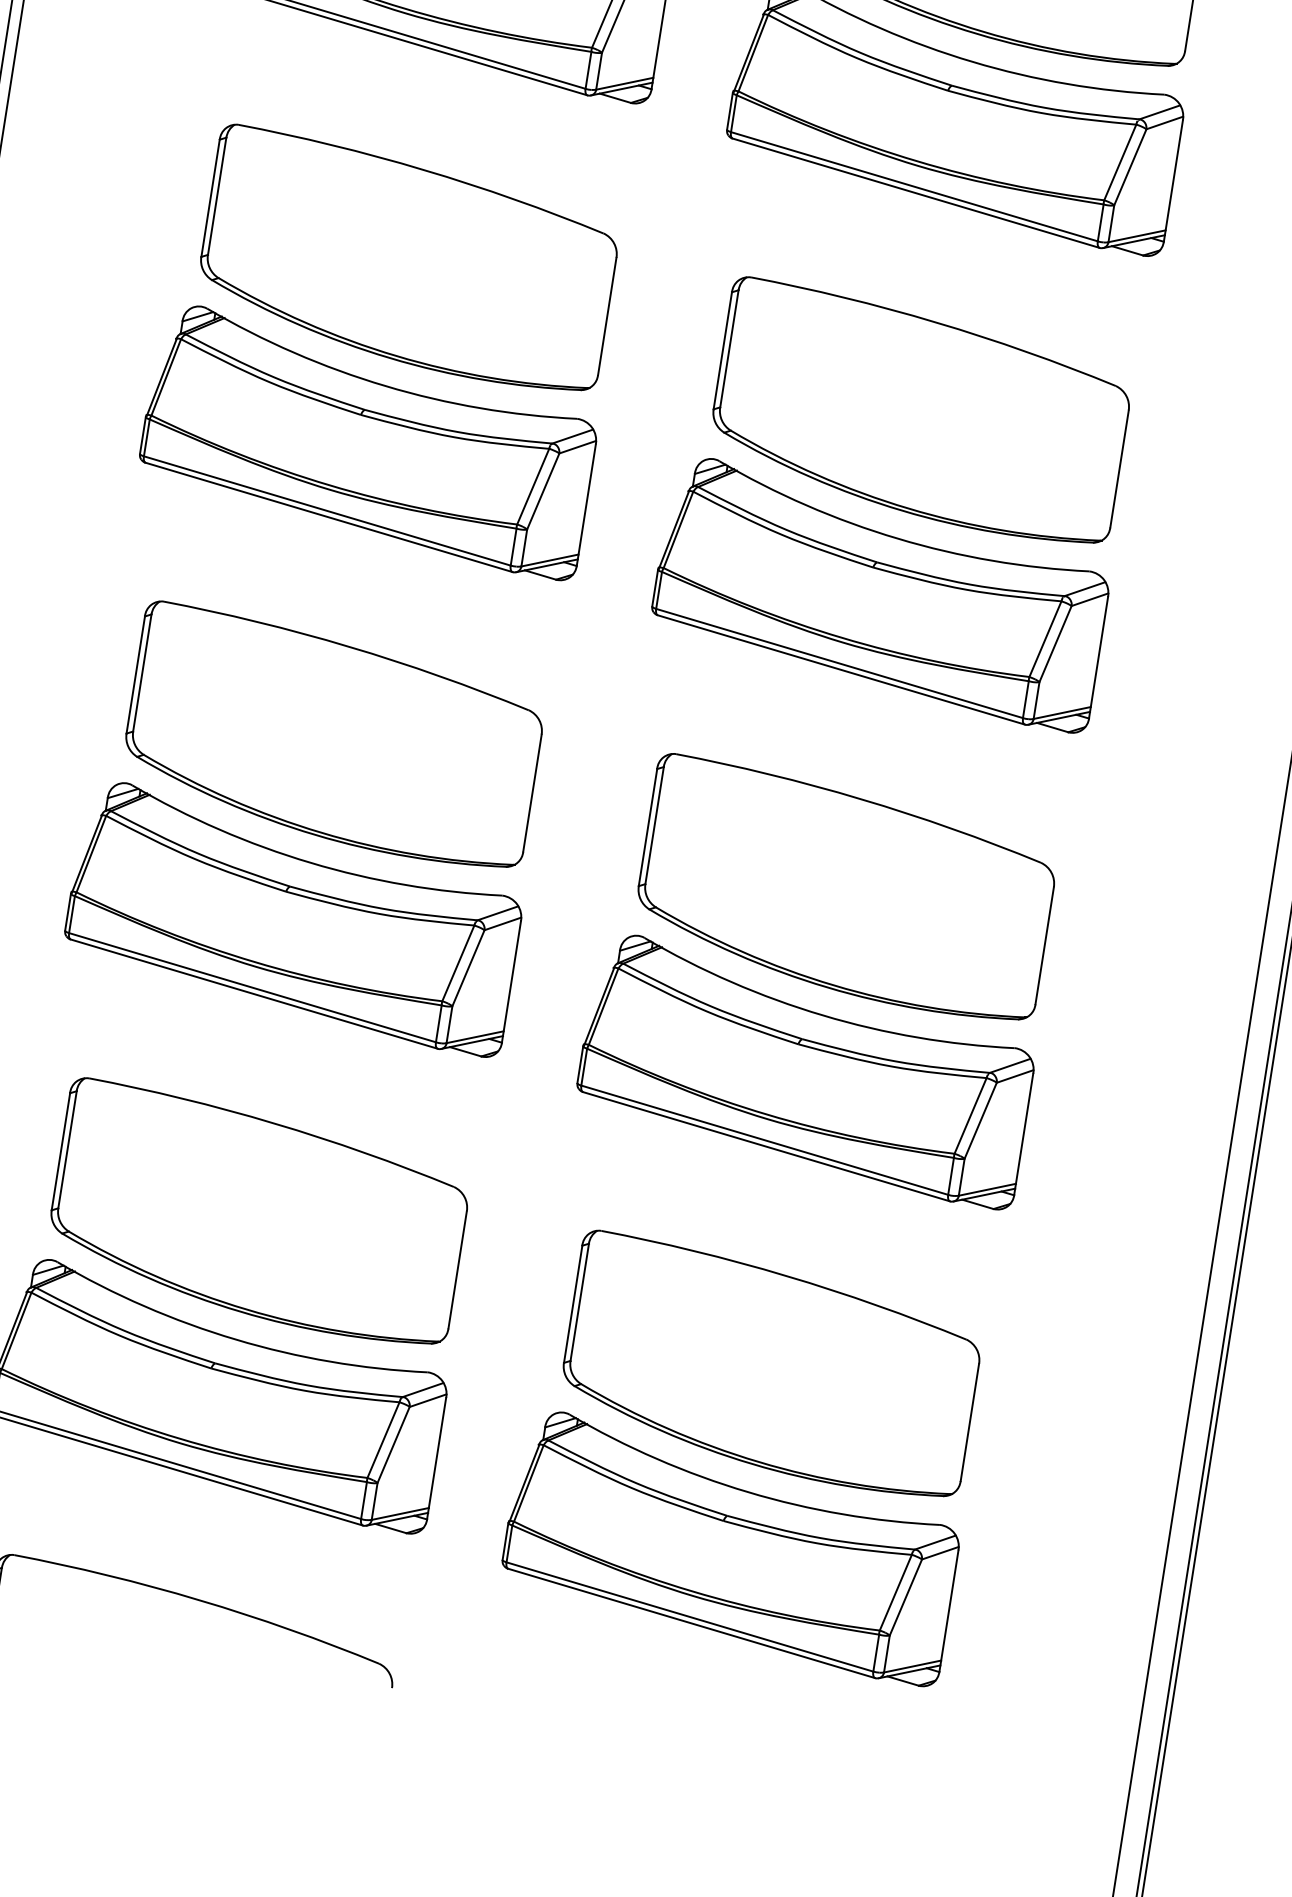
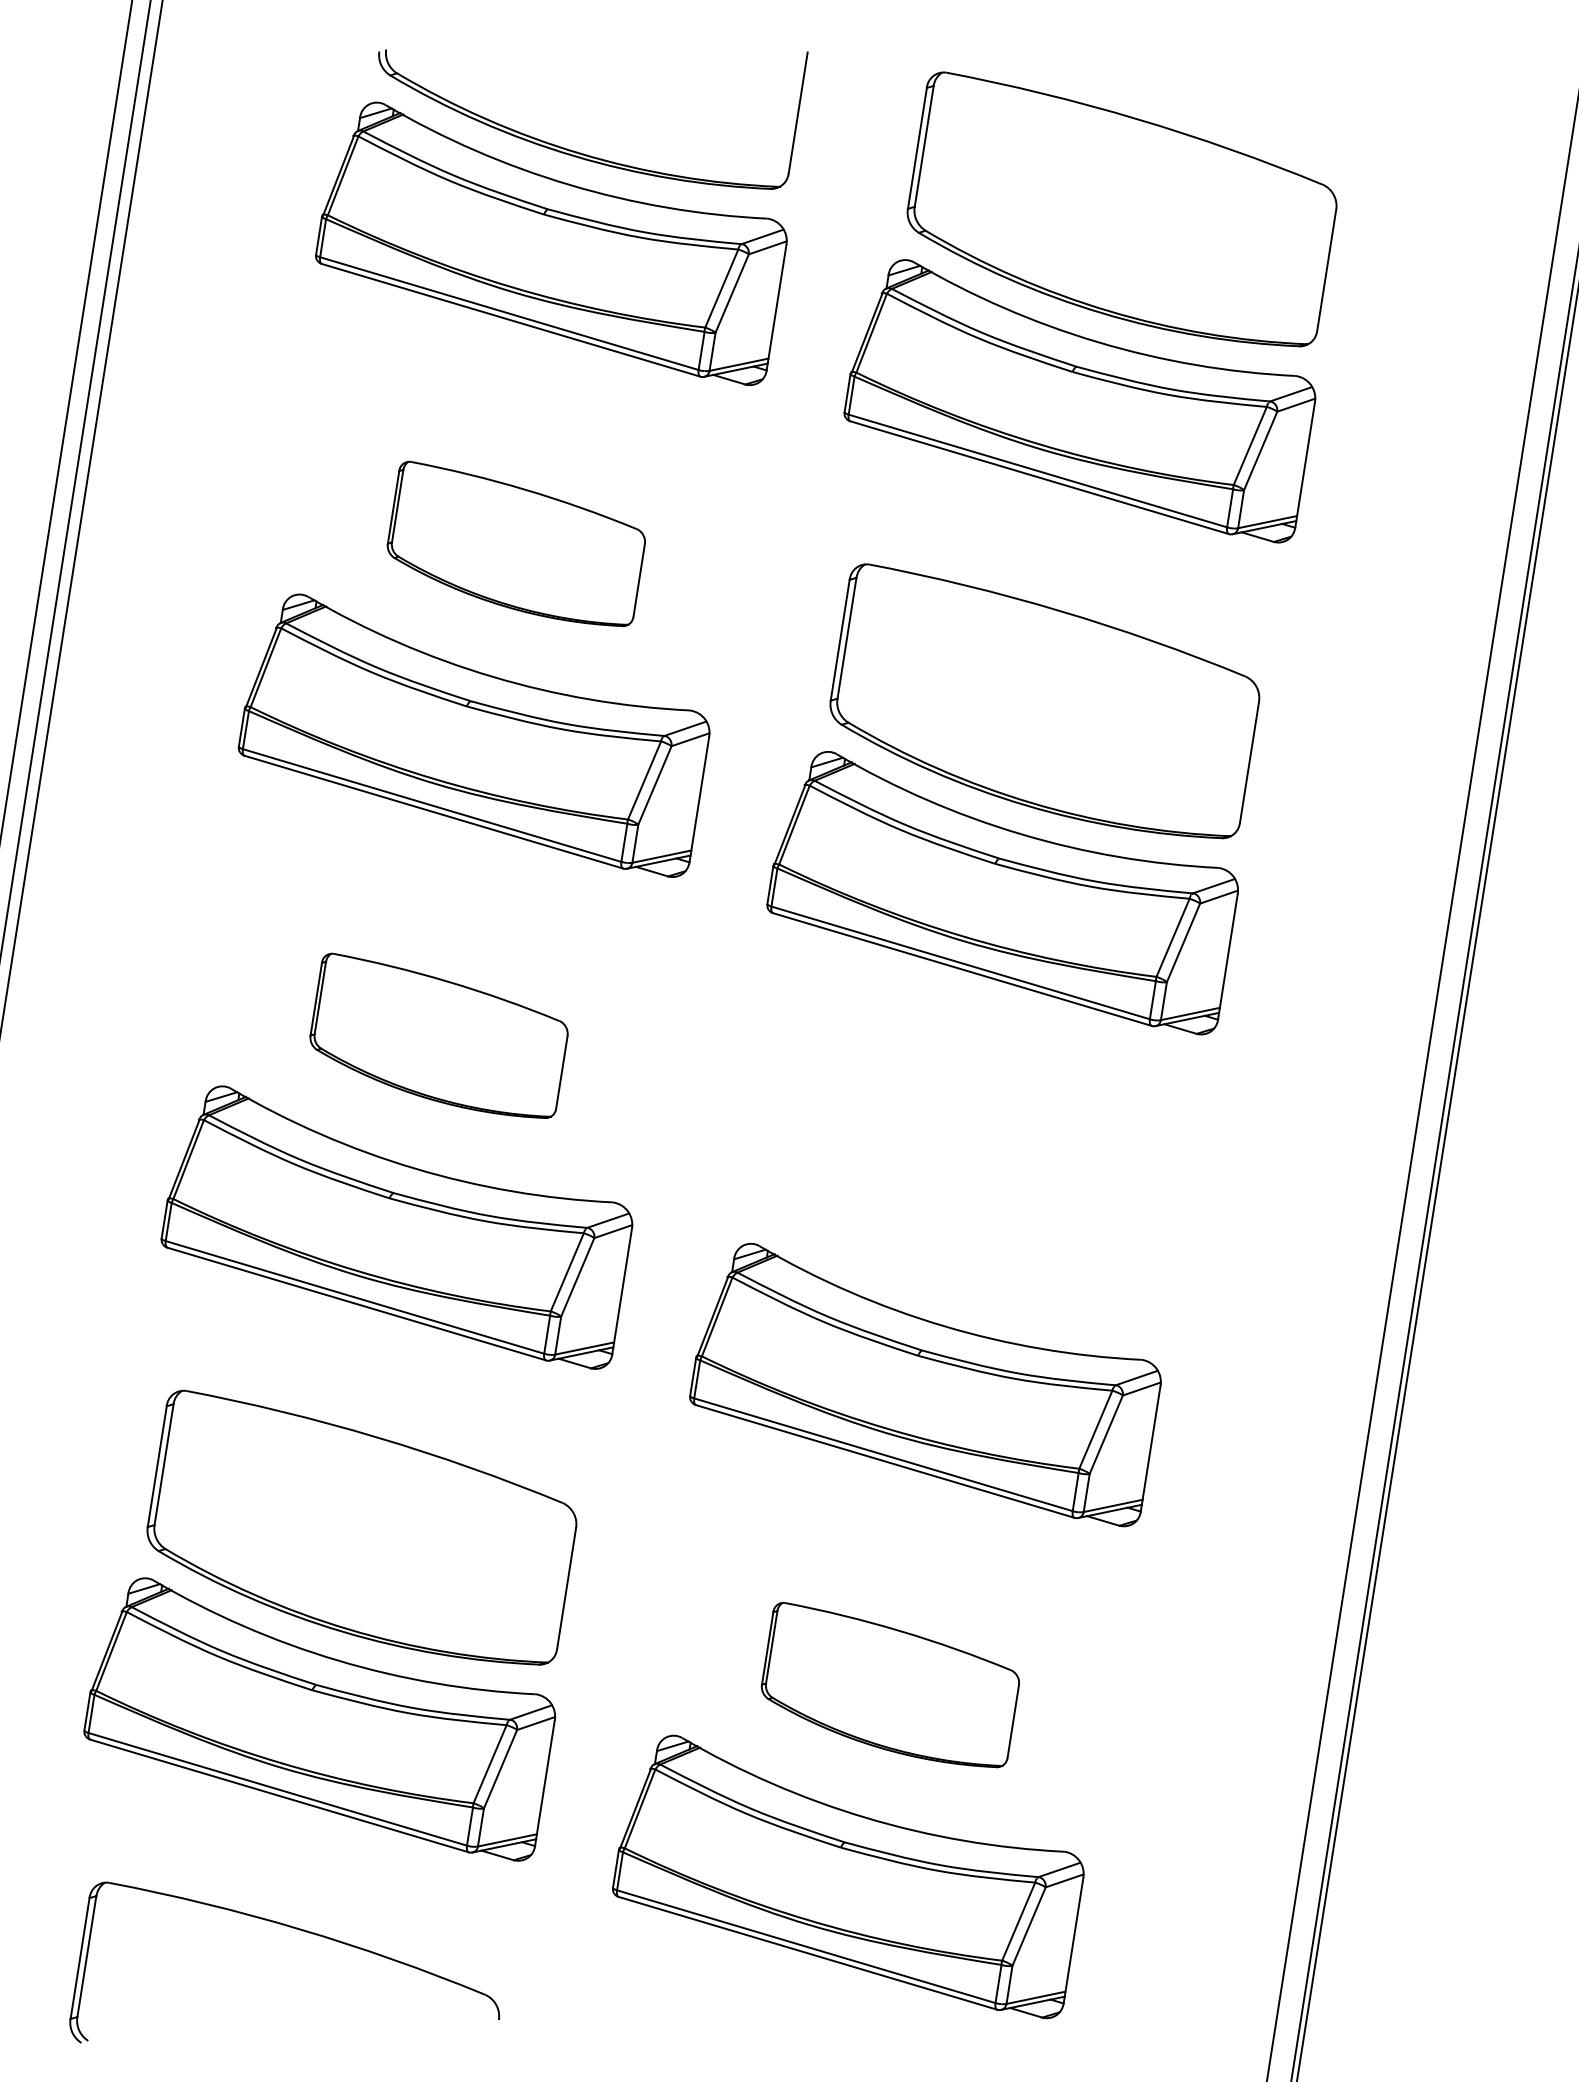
part: (409, 257) -> (516, 543), size x0.6
part: (333, 733) -> (438, 1035), size x0.6
part: (846, 886) -> (967, 1193), removed
part: (771, 1362) -> (890, 1684), size x0.6

